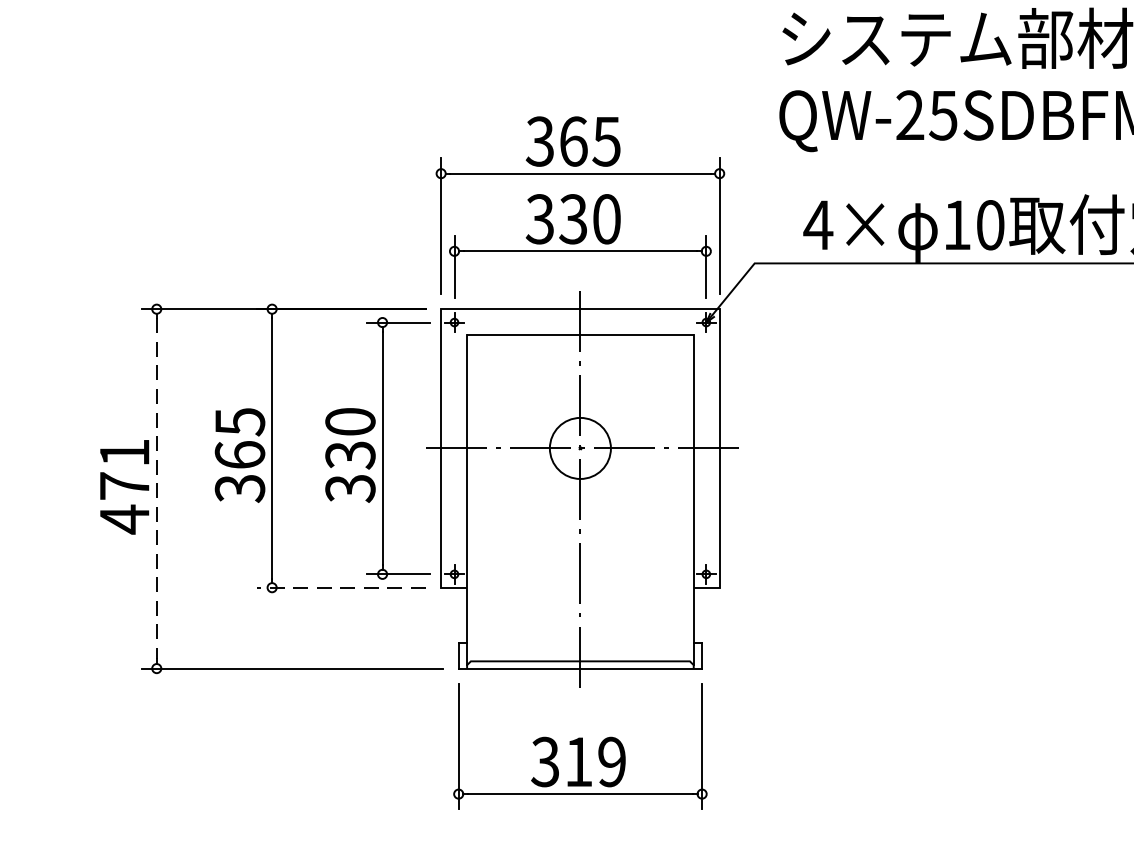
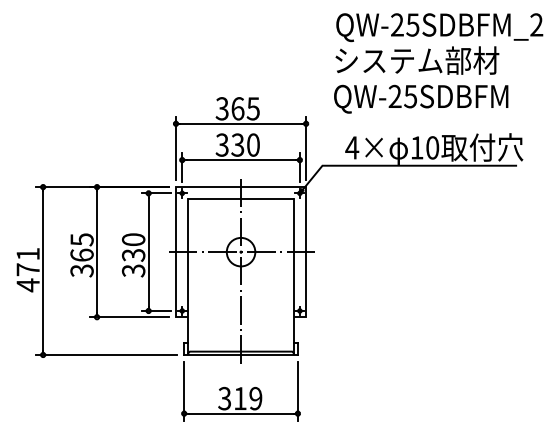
line: (157, 489) -> (43, 271), dashed -> solid
line: (339, 588) -> (128, 317), dashed -> solid

